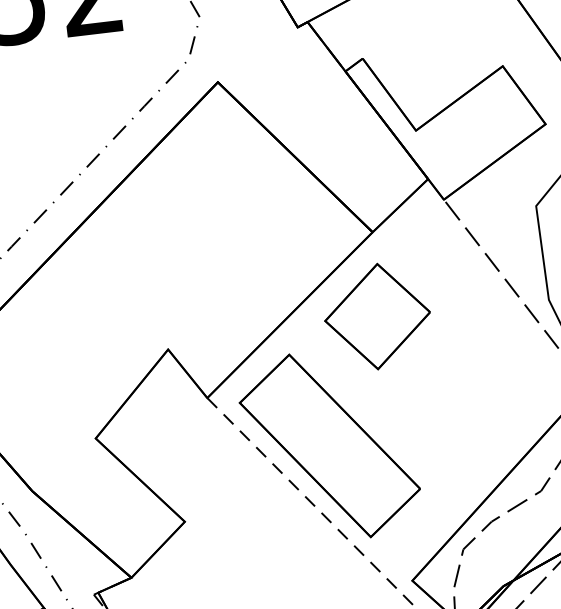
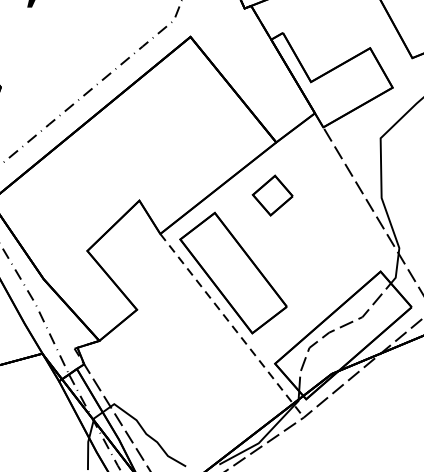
part: (376, 316) -> (272, 195), size x0.6

